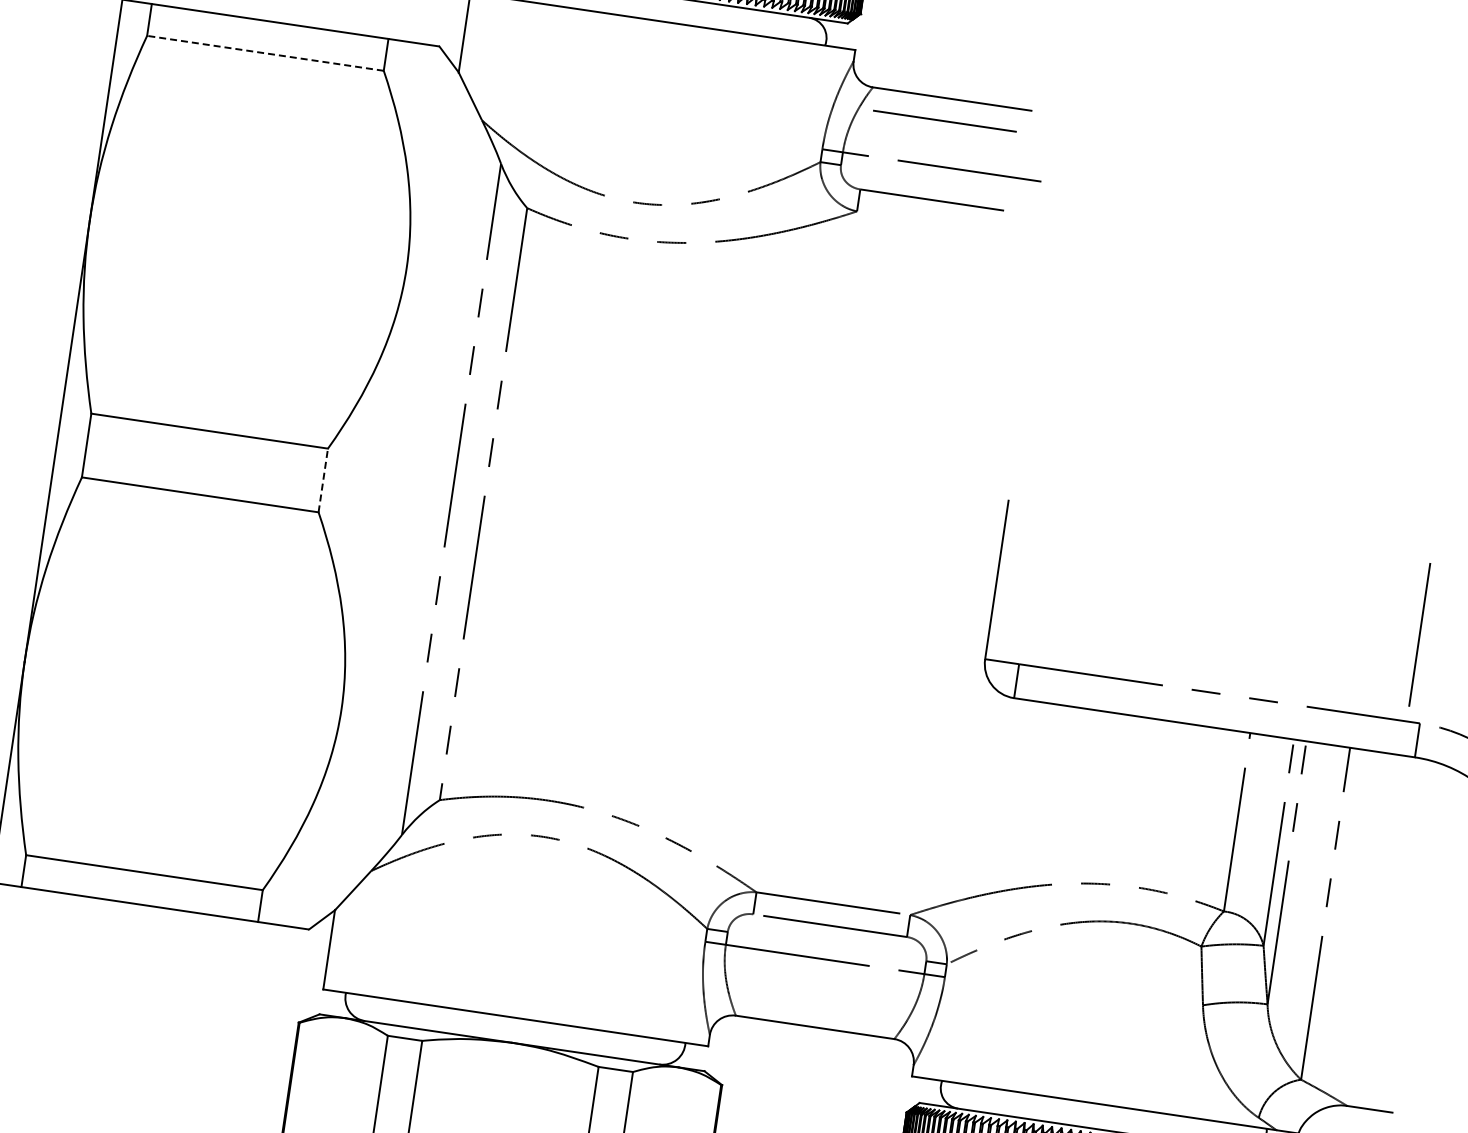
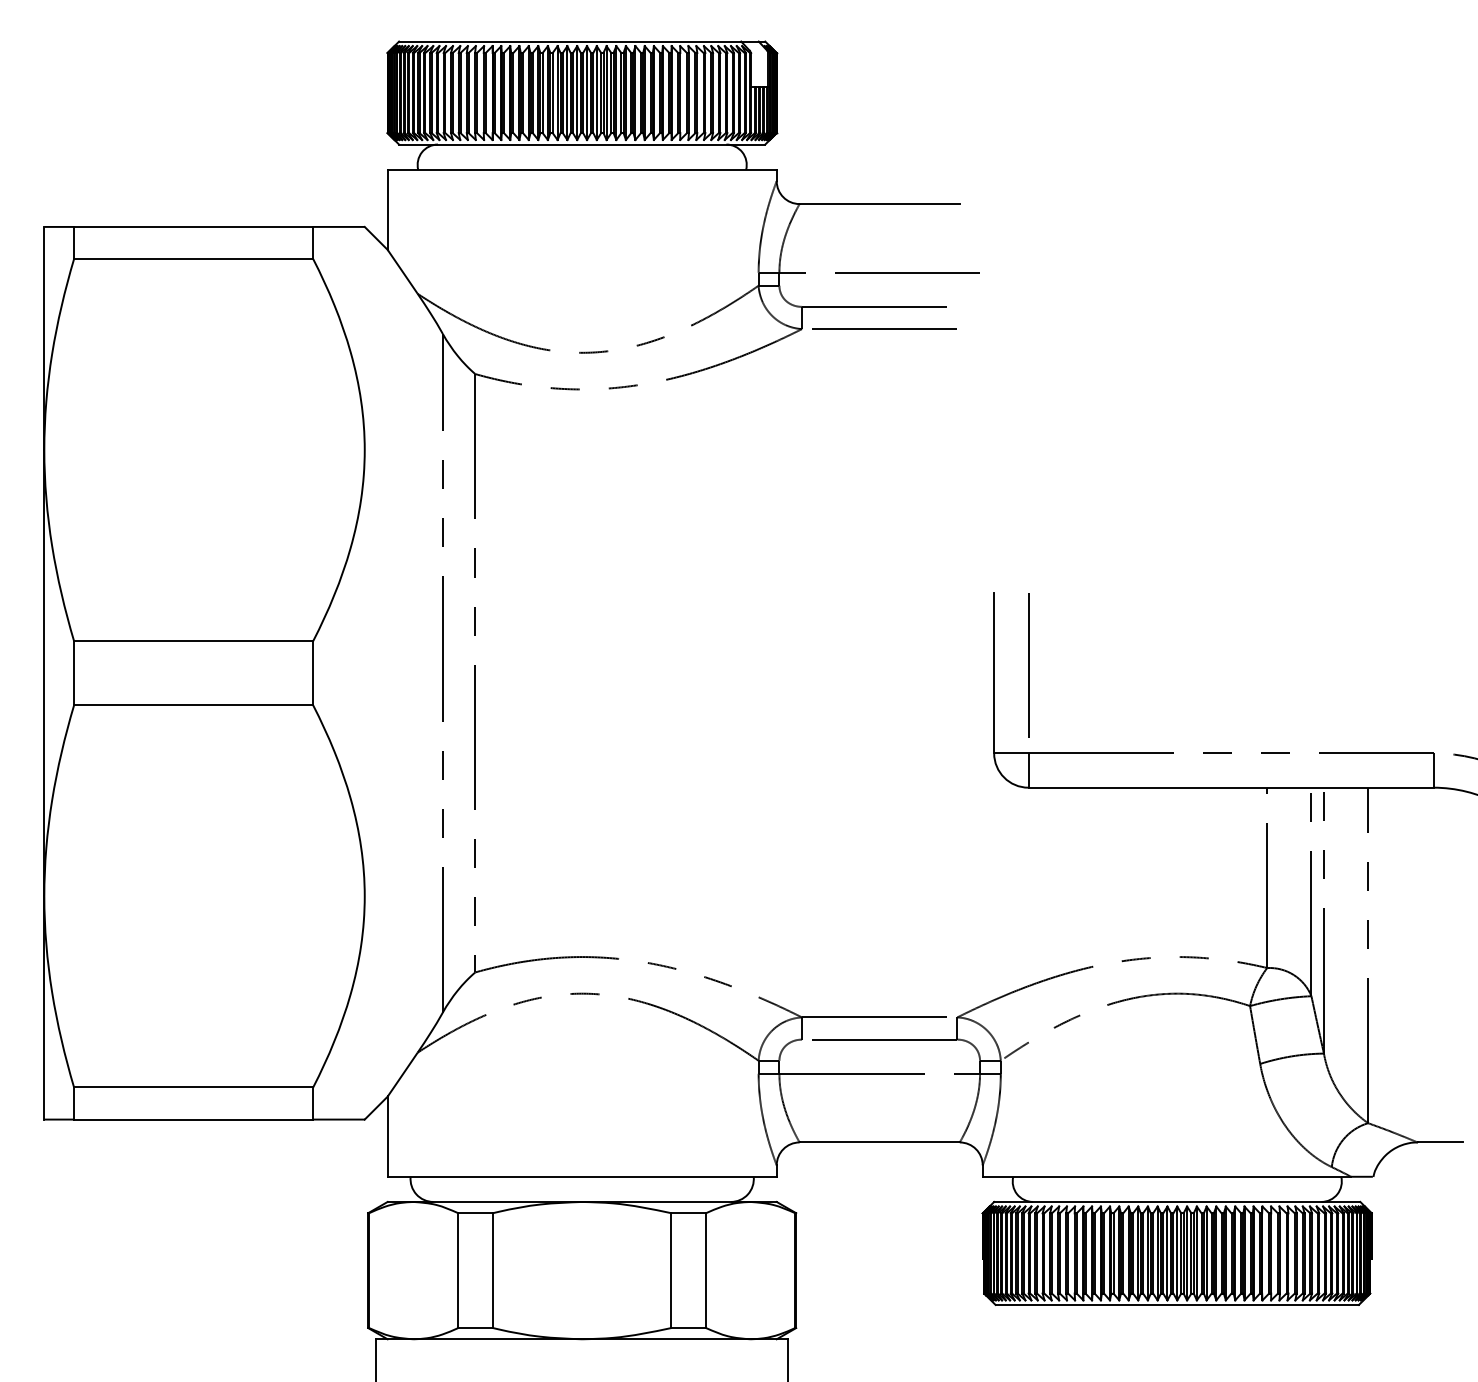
line: (265, 53) -> (193, 259), dashed -> solid
line: (944, 120) -> (884, 328), moved
line: (323, 479) -> (313, 672), dashed -> solid
line: (1419, 634) -> (1028, 665), moved

